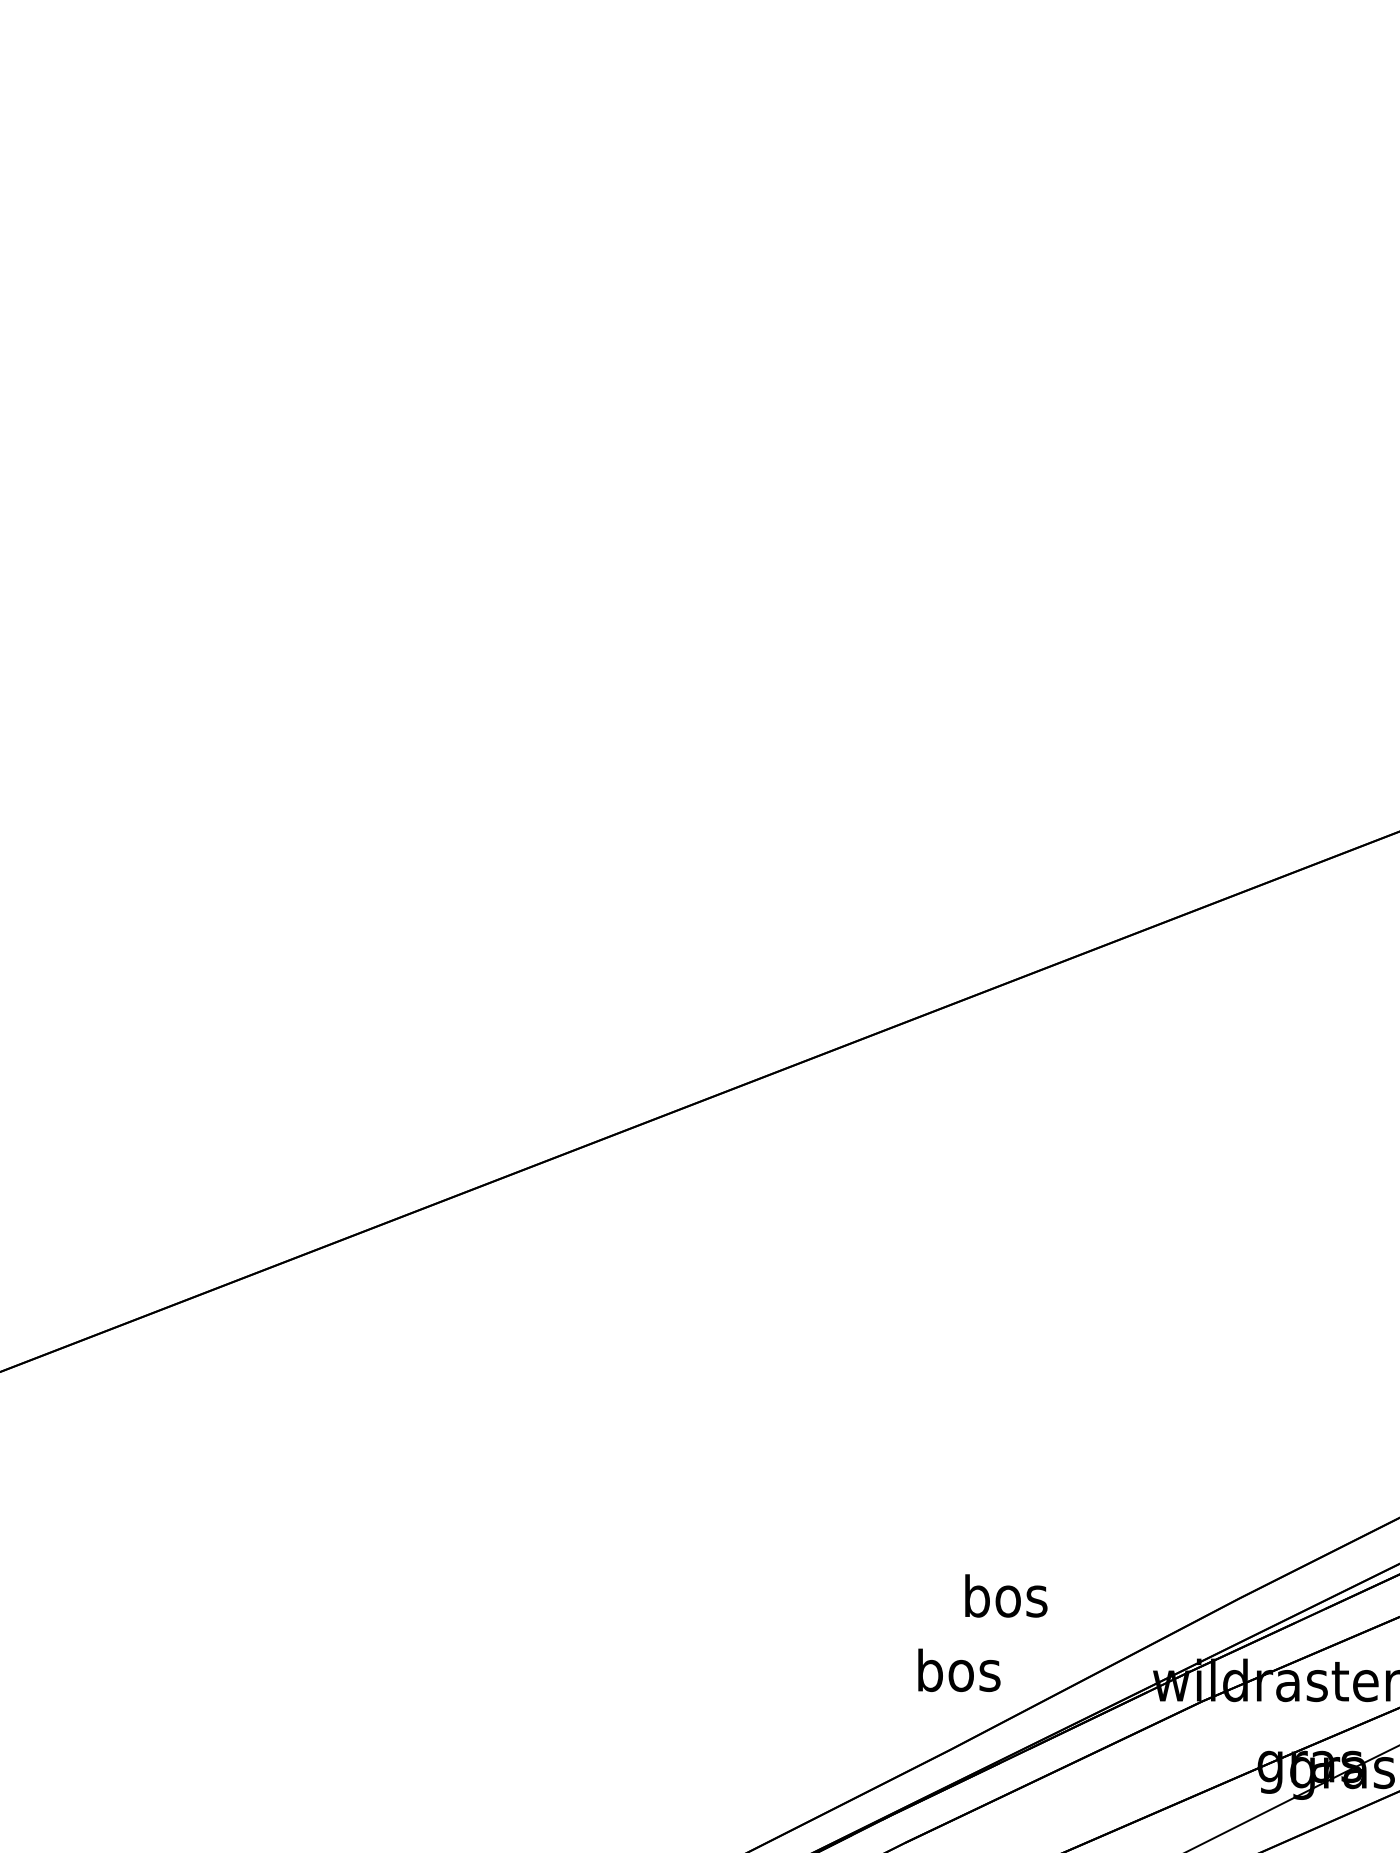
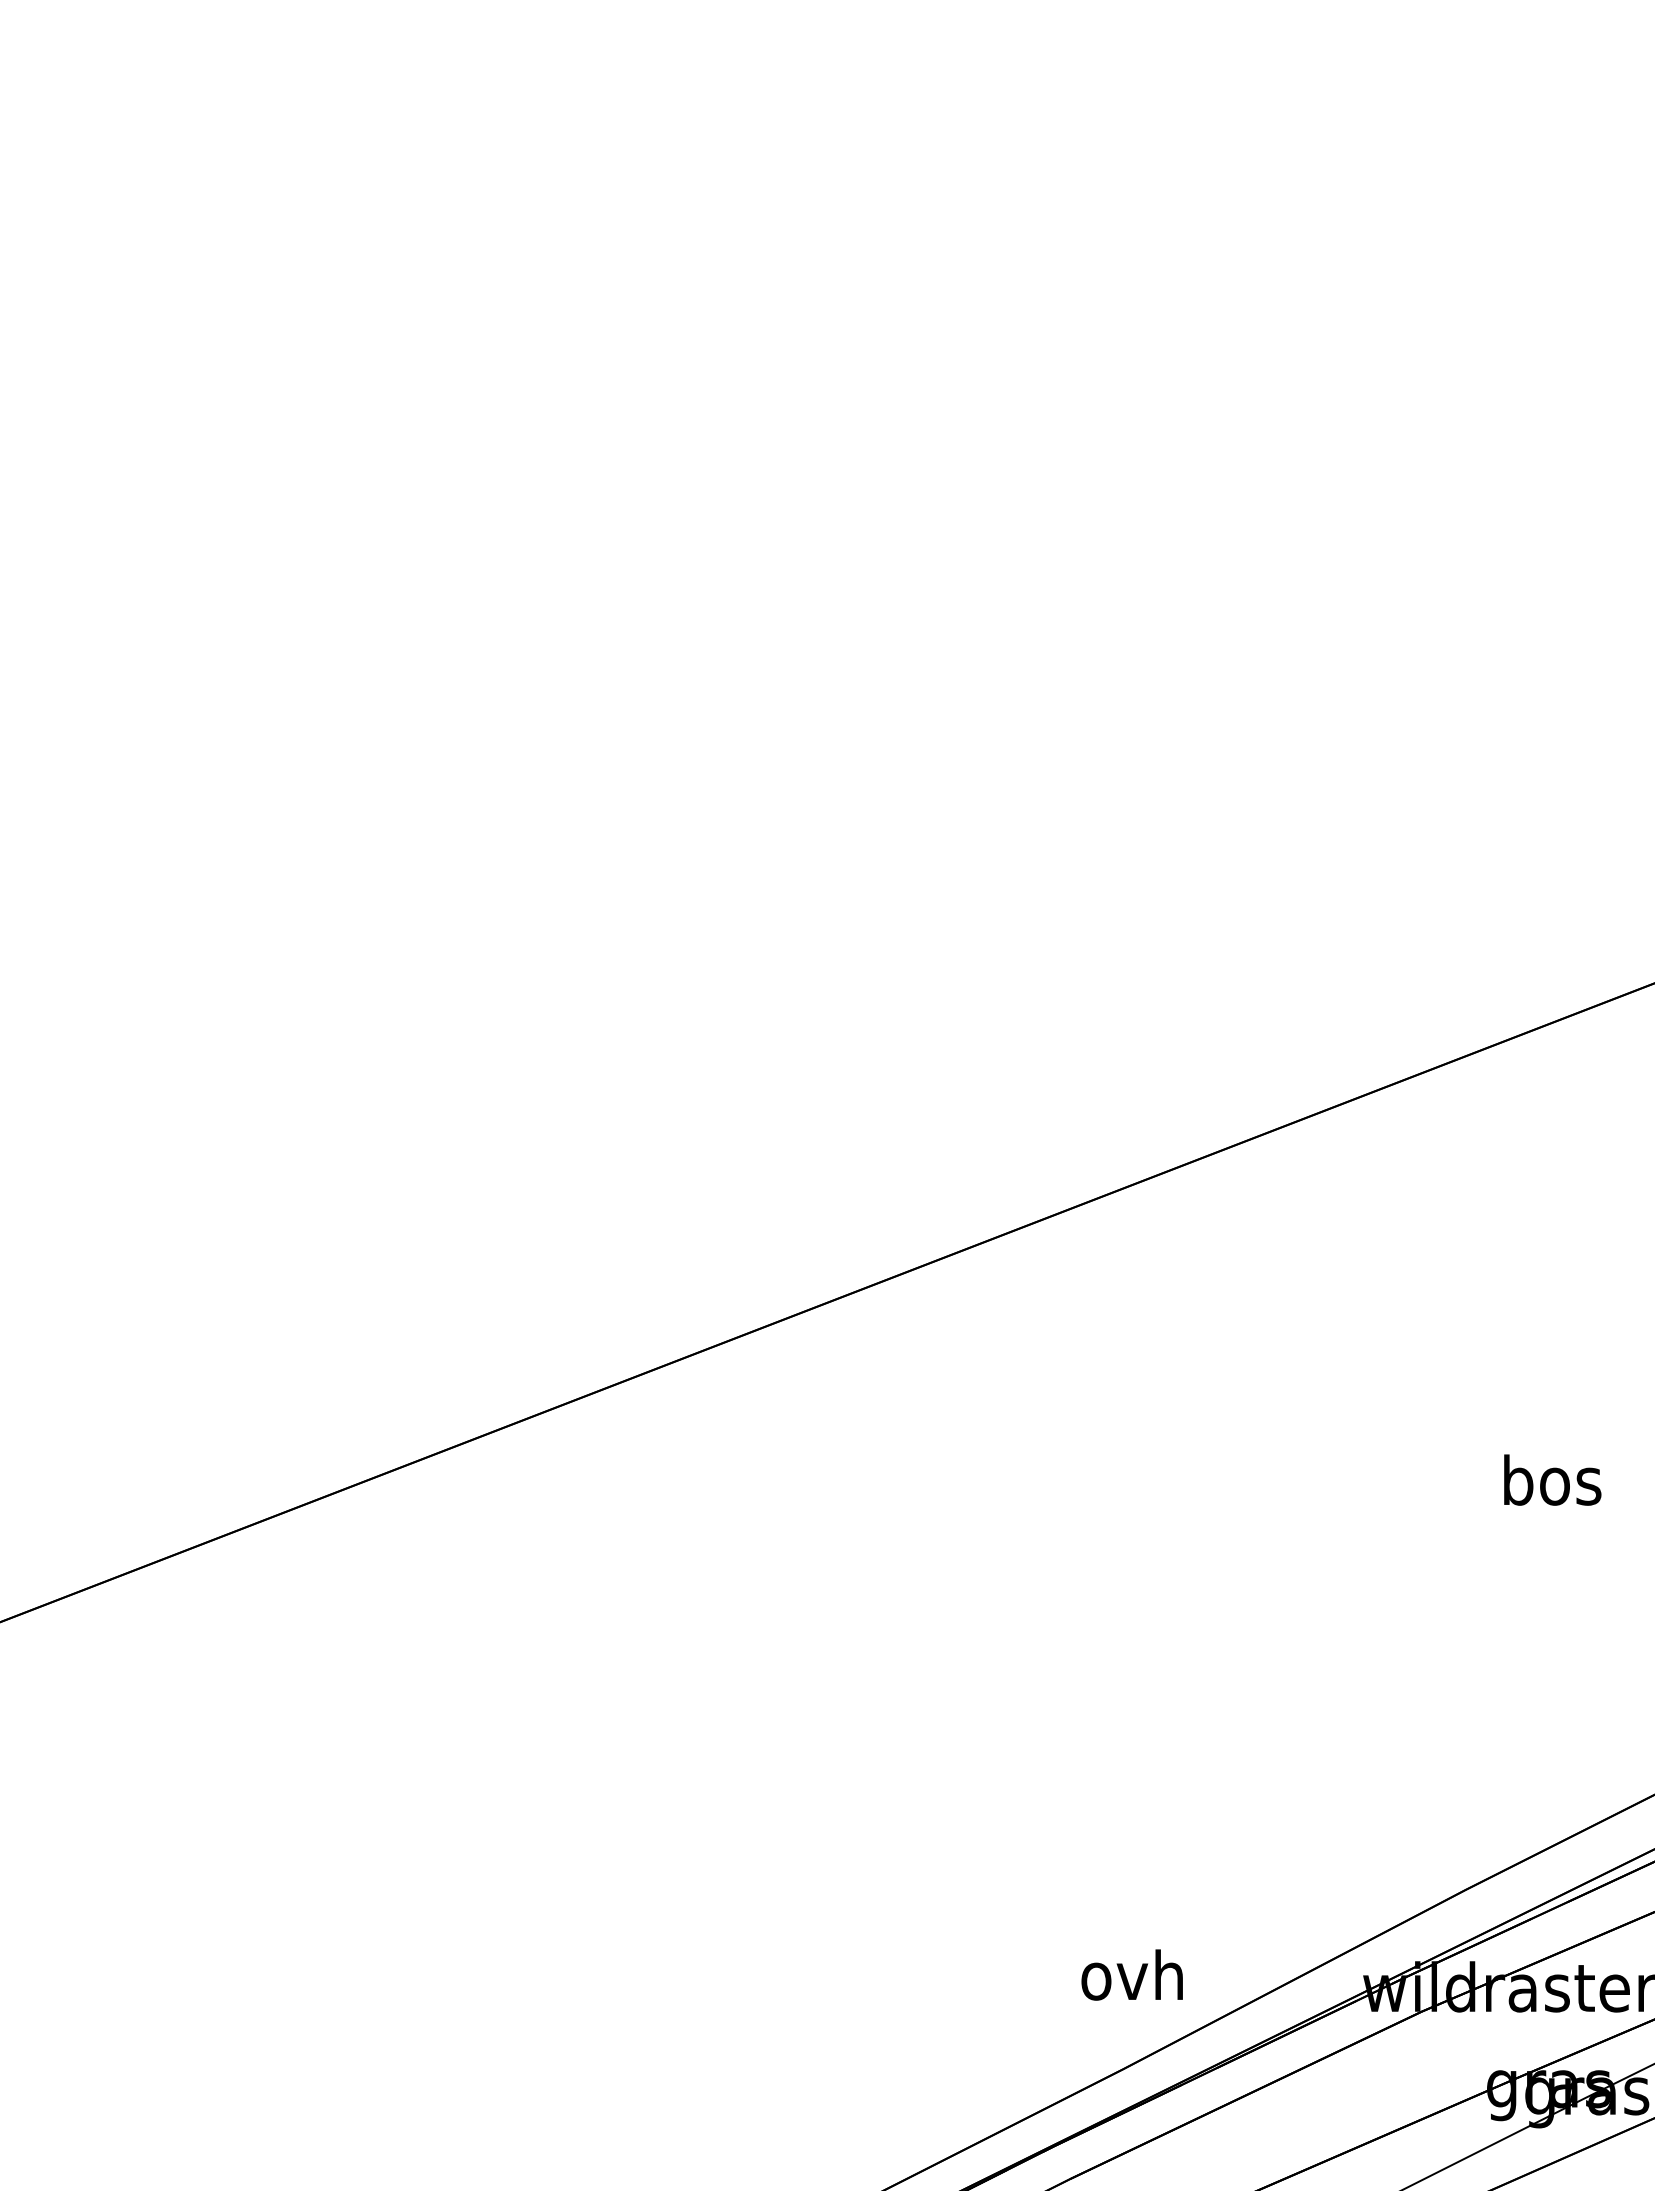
text: (1006, 1595) -> (1552, 1479), moved
text: (957, 1669) -> (1131, 1974), bos -> ovh

